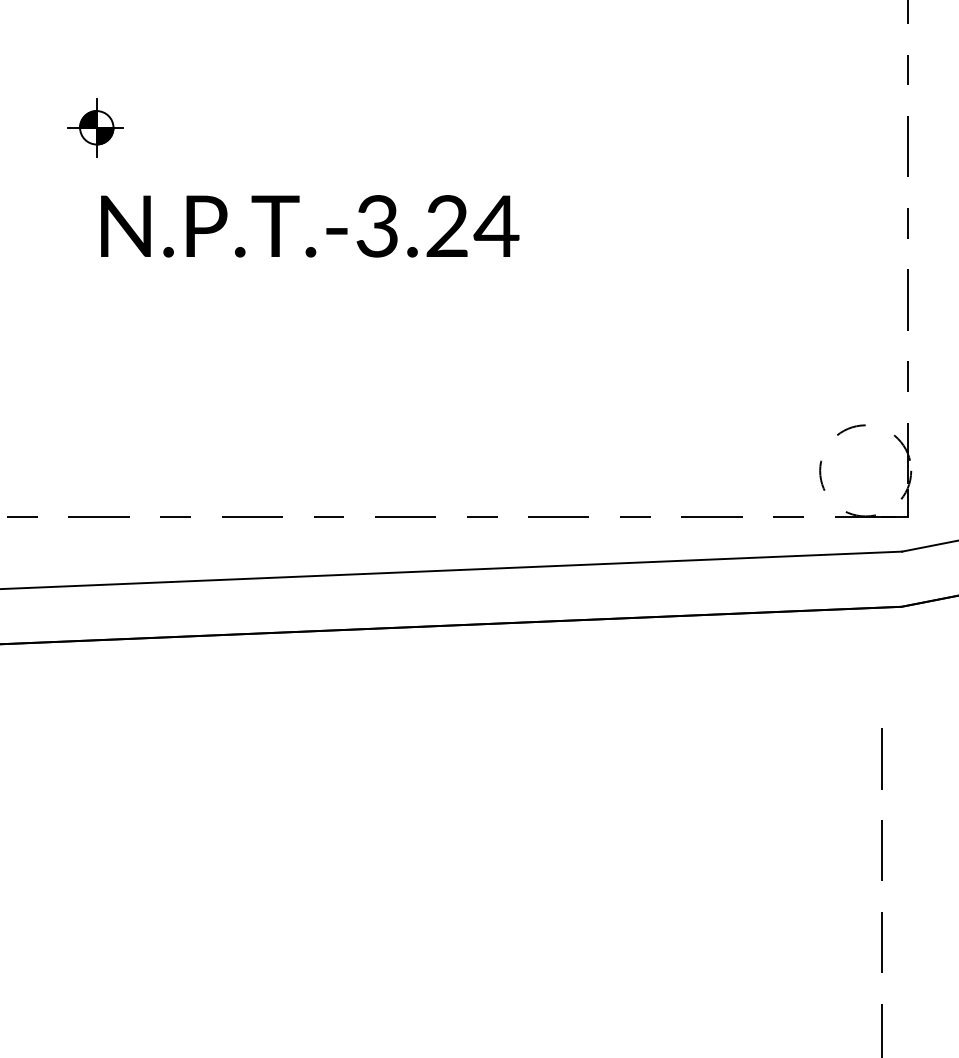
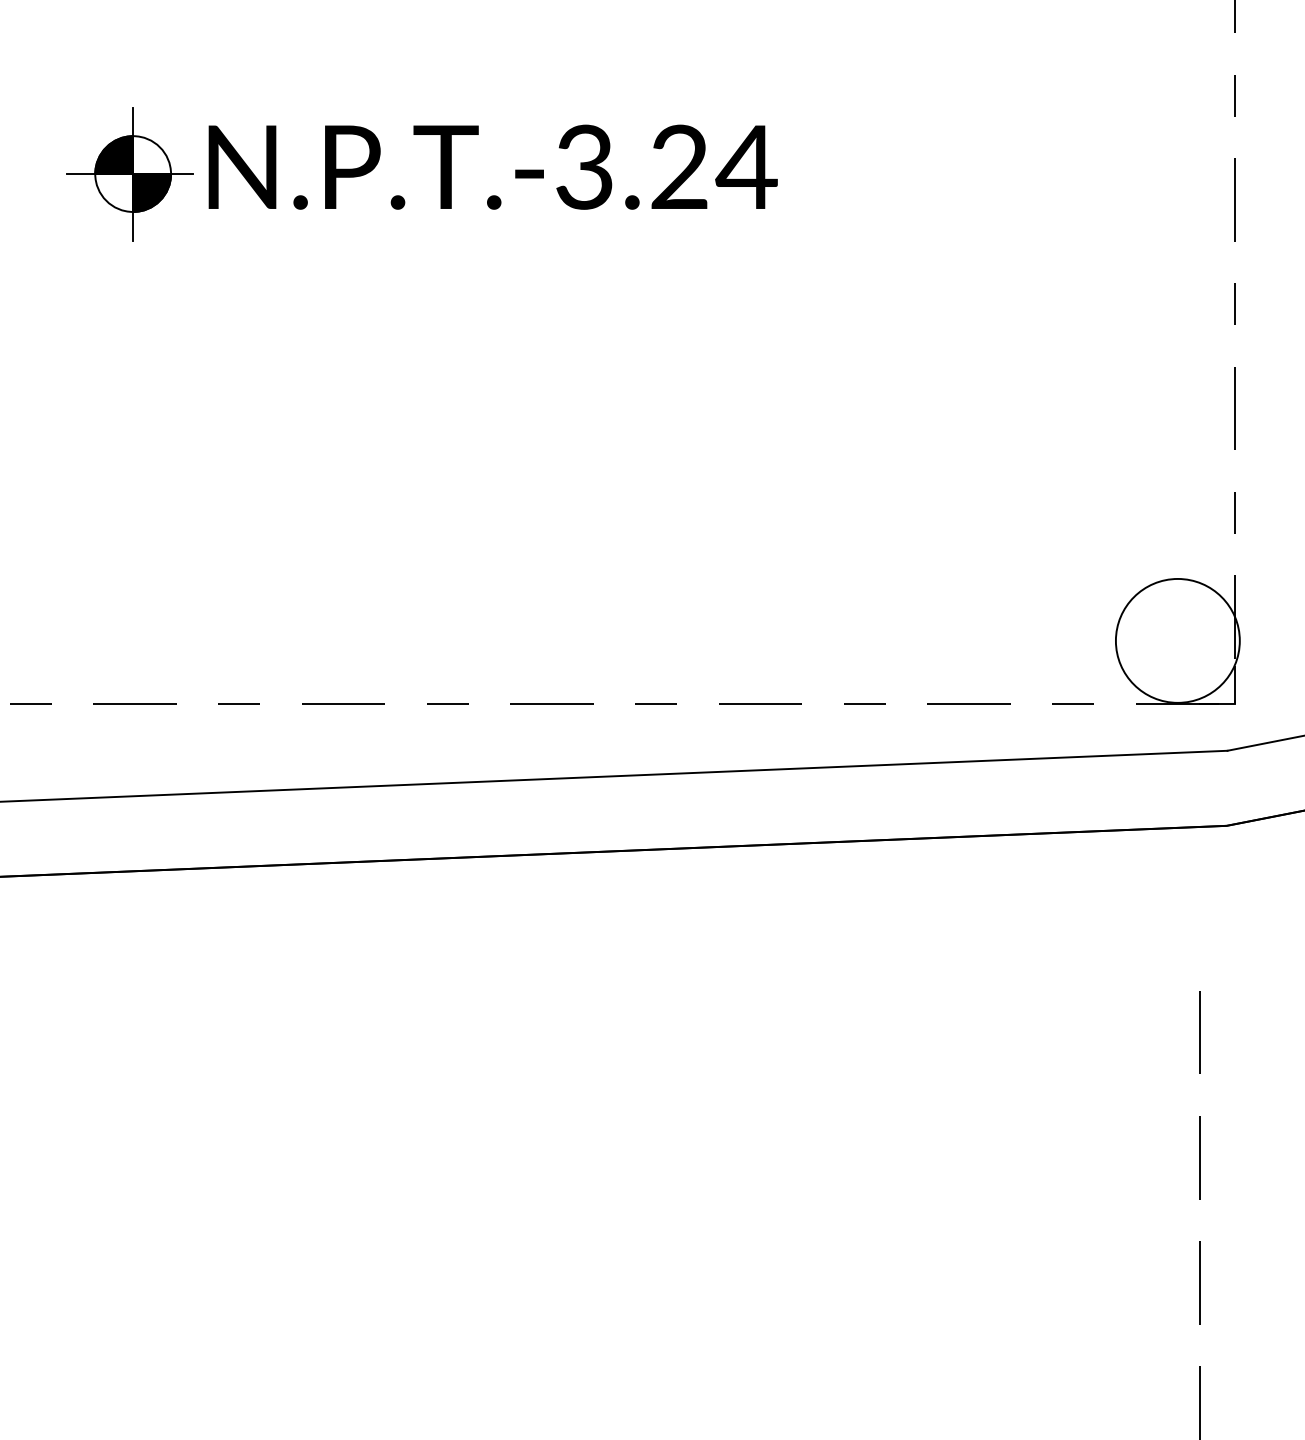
part: (95, 128) -> (129, 174), size x1.67
text: (309, 225) -> (492, 166), moved
circle: (865, 470) -> (1177, 640), dashed -> solid

